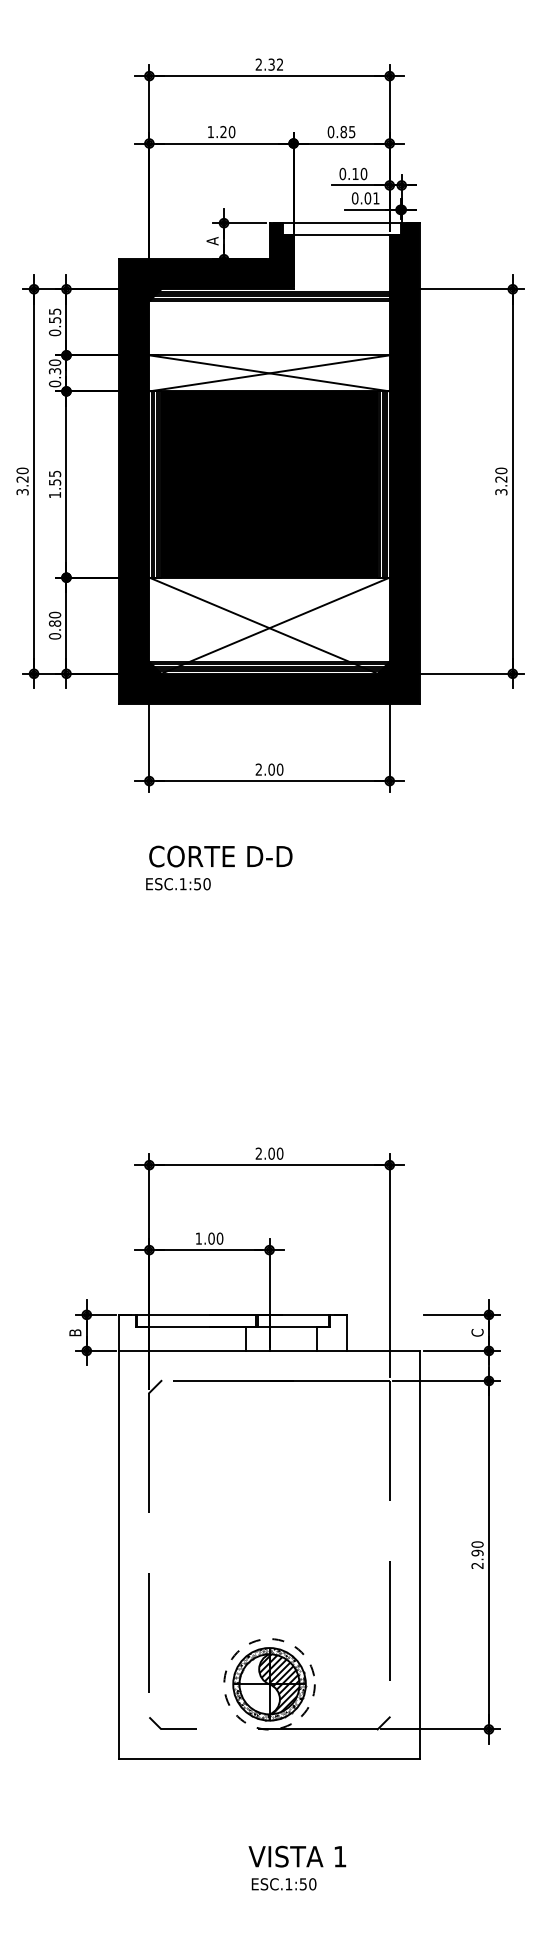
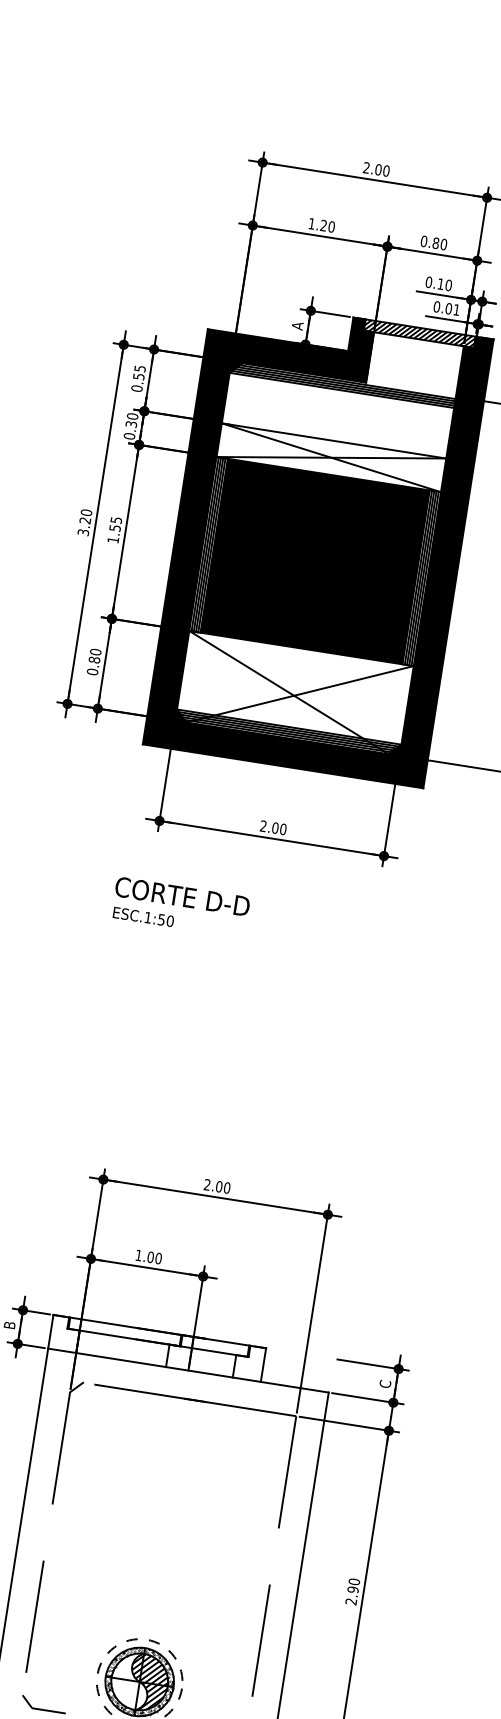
text: (275, 64) -> (382, 170), 2.32 -> 2.00
text: (352, 132) -> (444, 244), 0.85 -> 0.80
hatch: (341, 229) -> (419, 333), added
text: (220, 856) -> (182, 896), moved
text: (178, 884) -> (143, 917), moved

